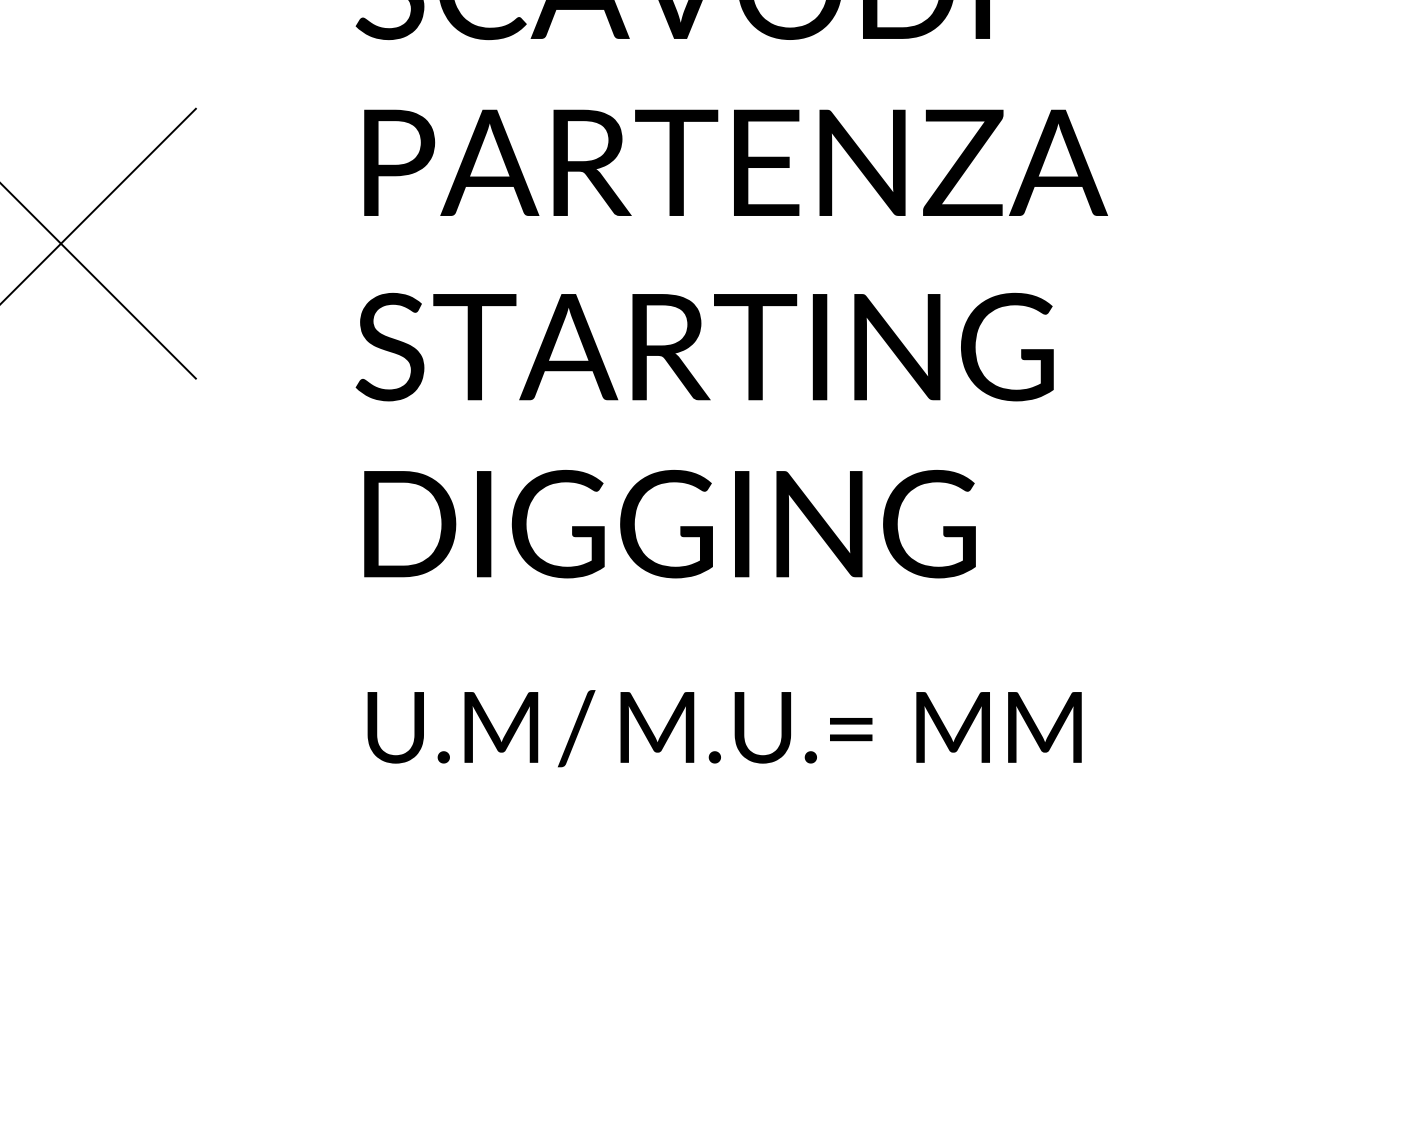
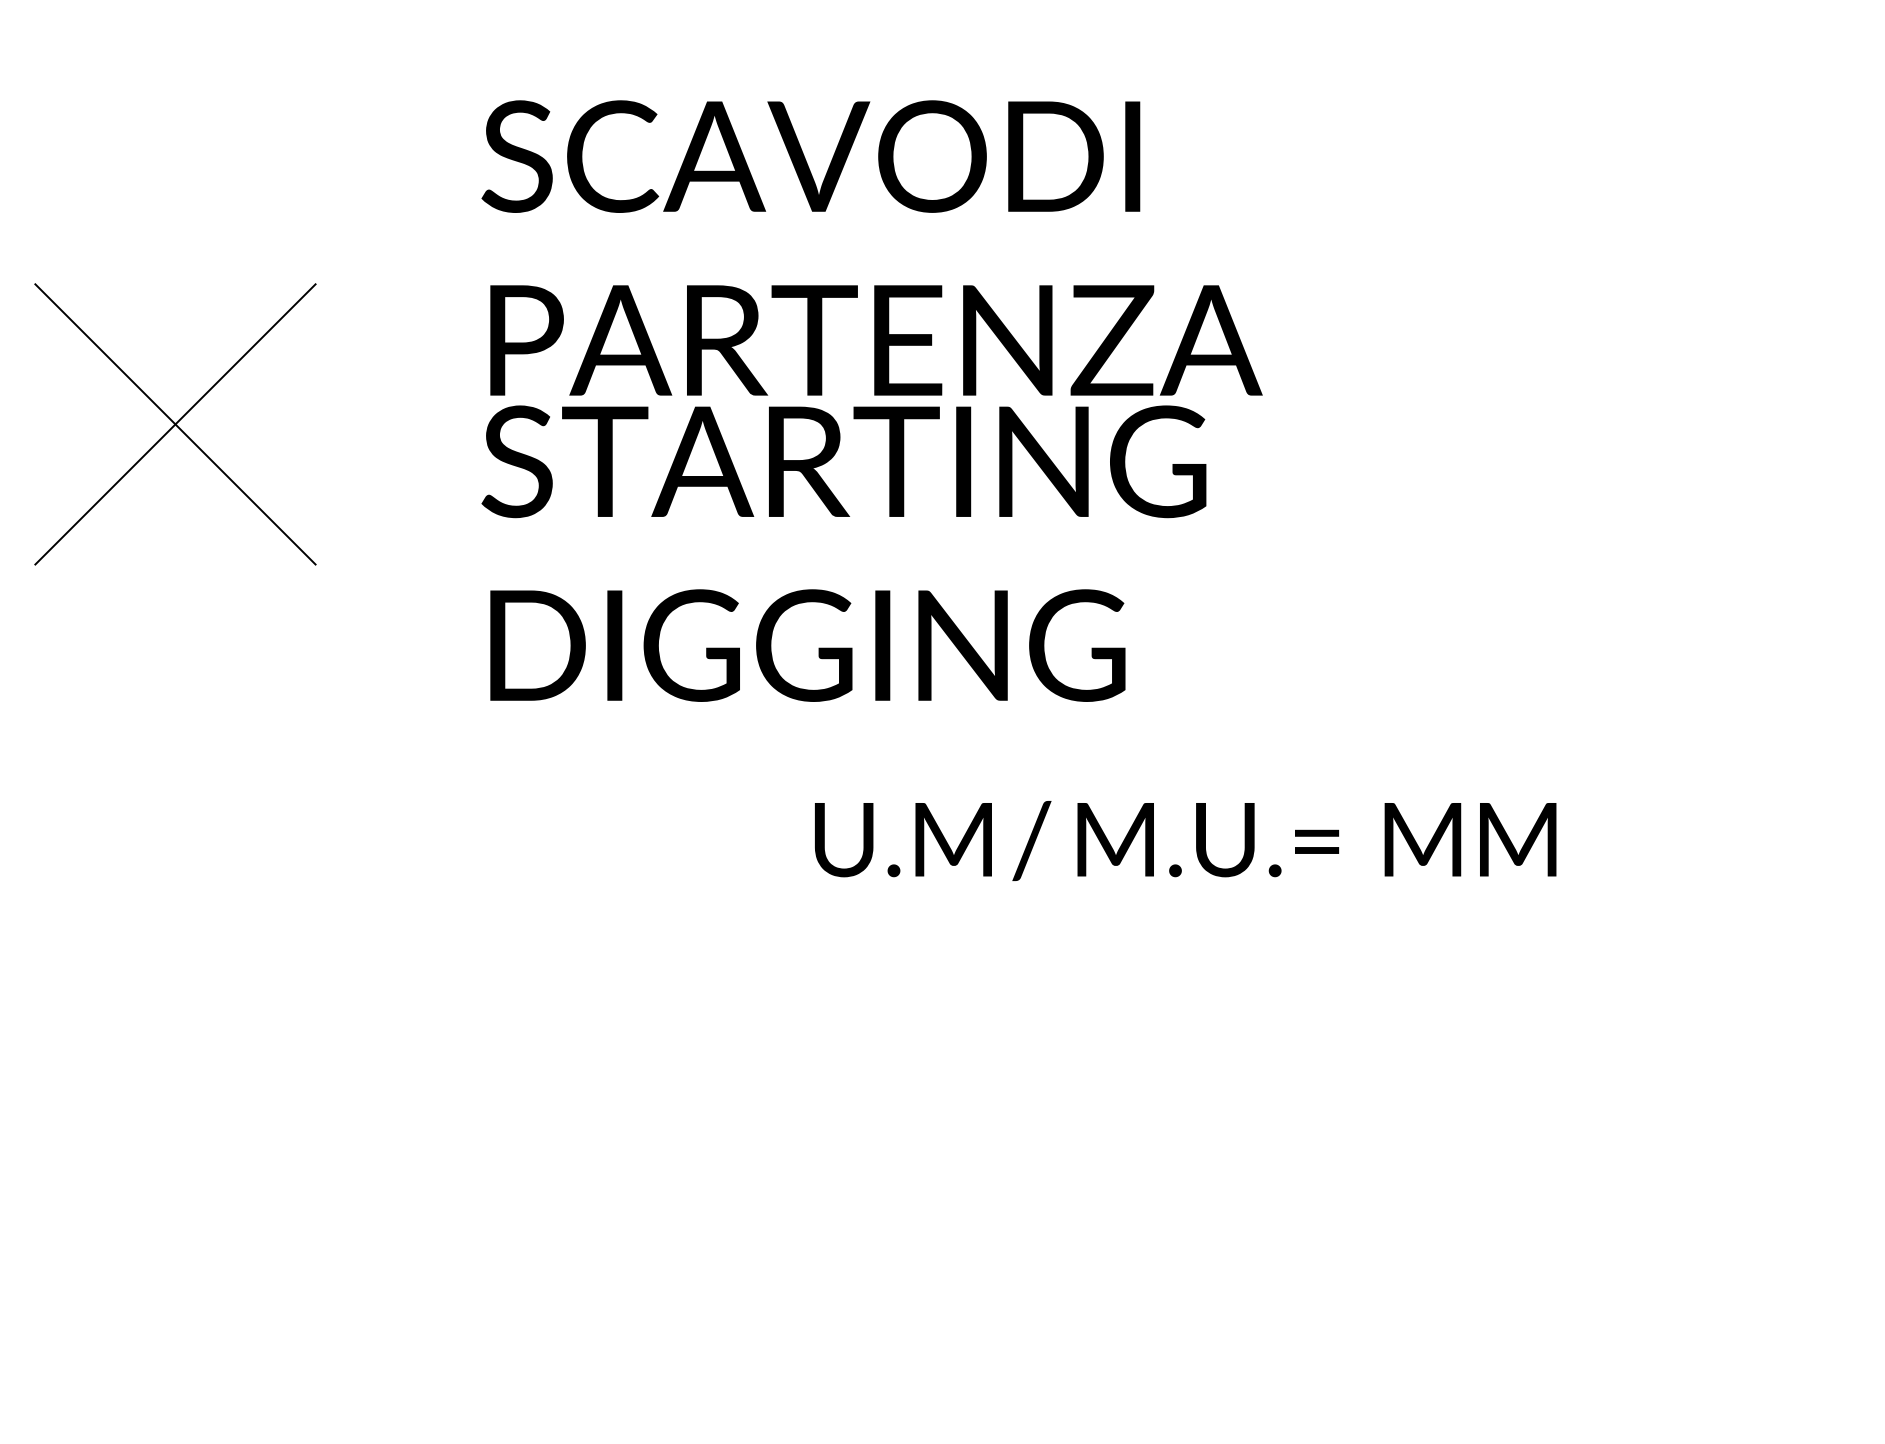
text: (704, 435) -> (843, 553), moved
text: (724, 728) -> (1185, 840), moved

